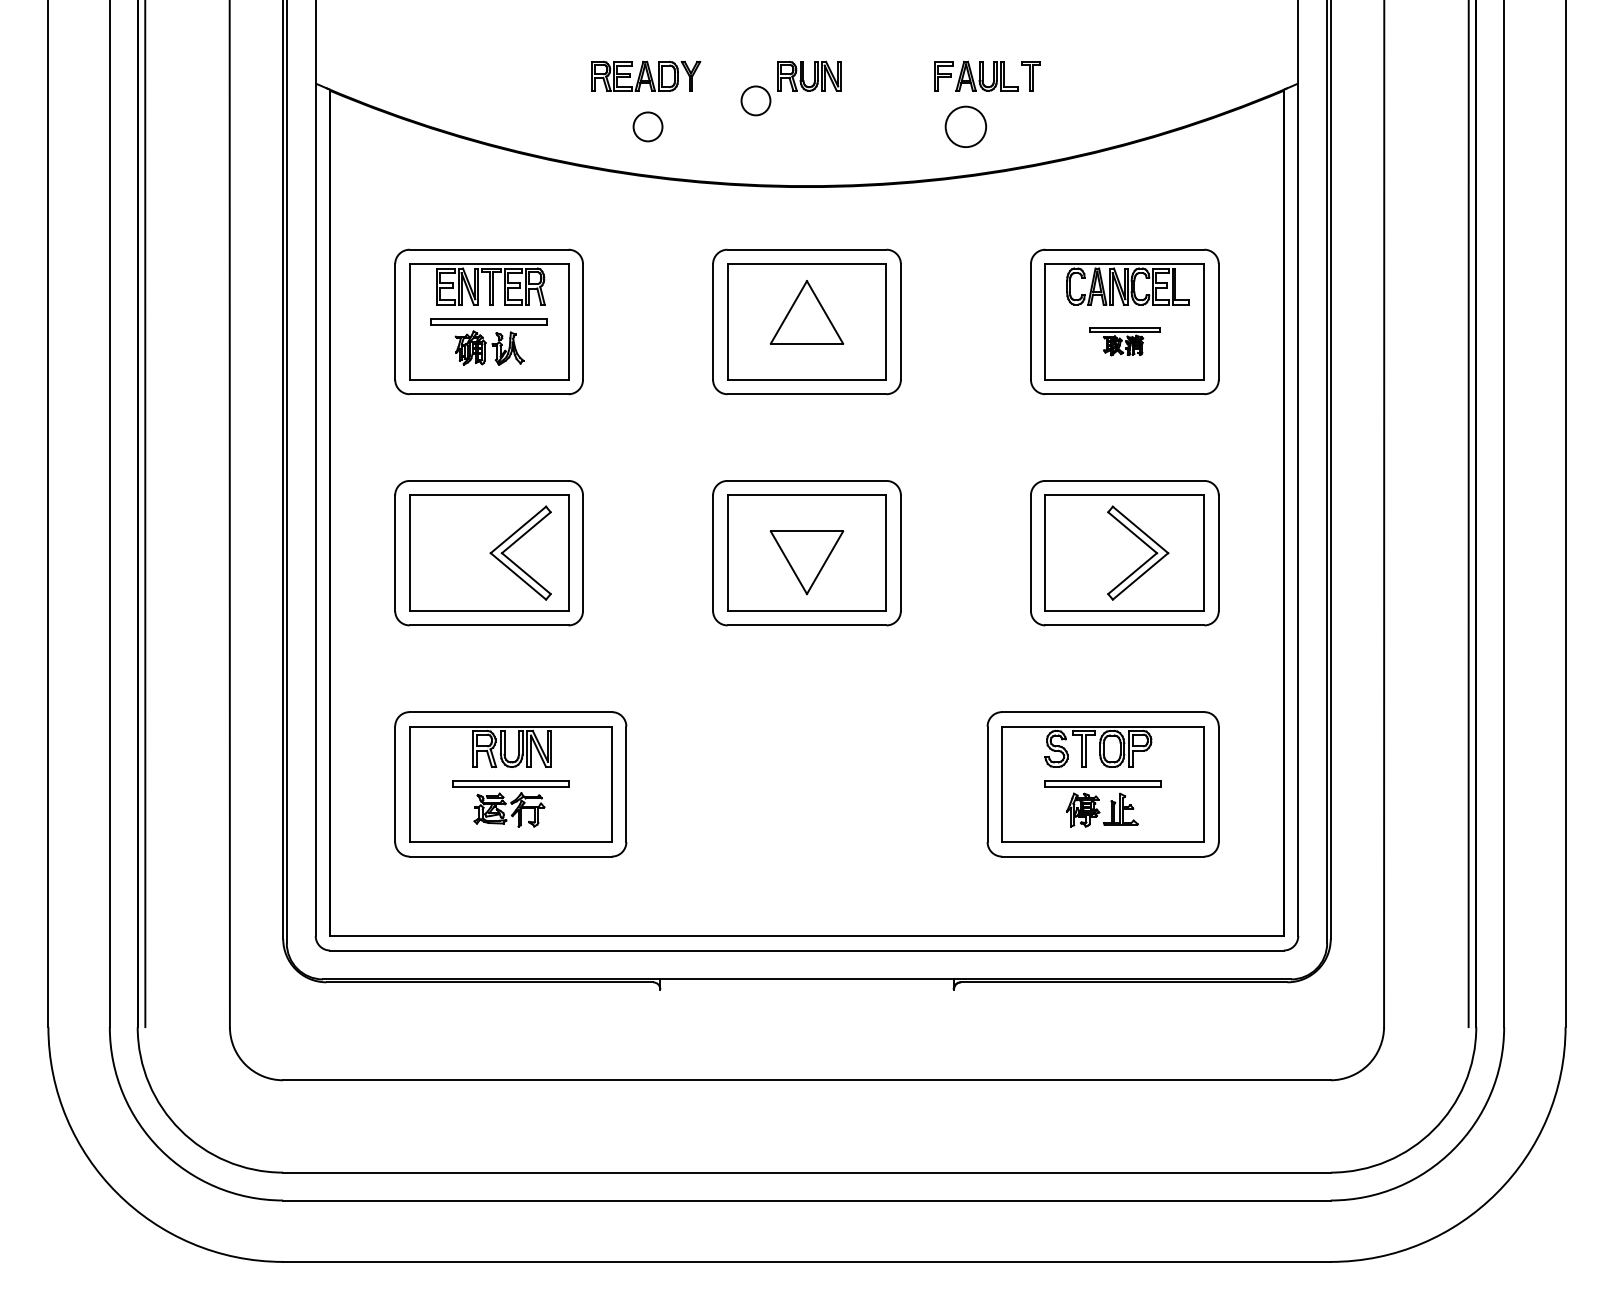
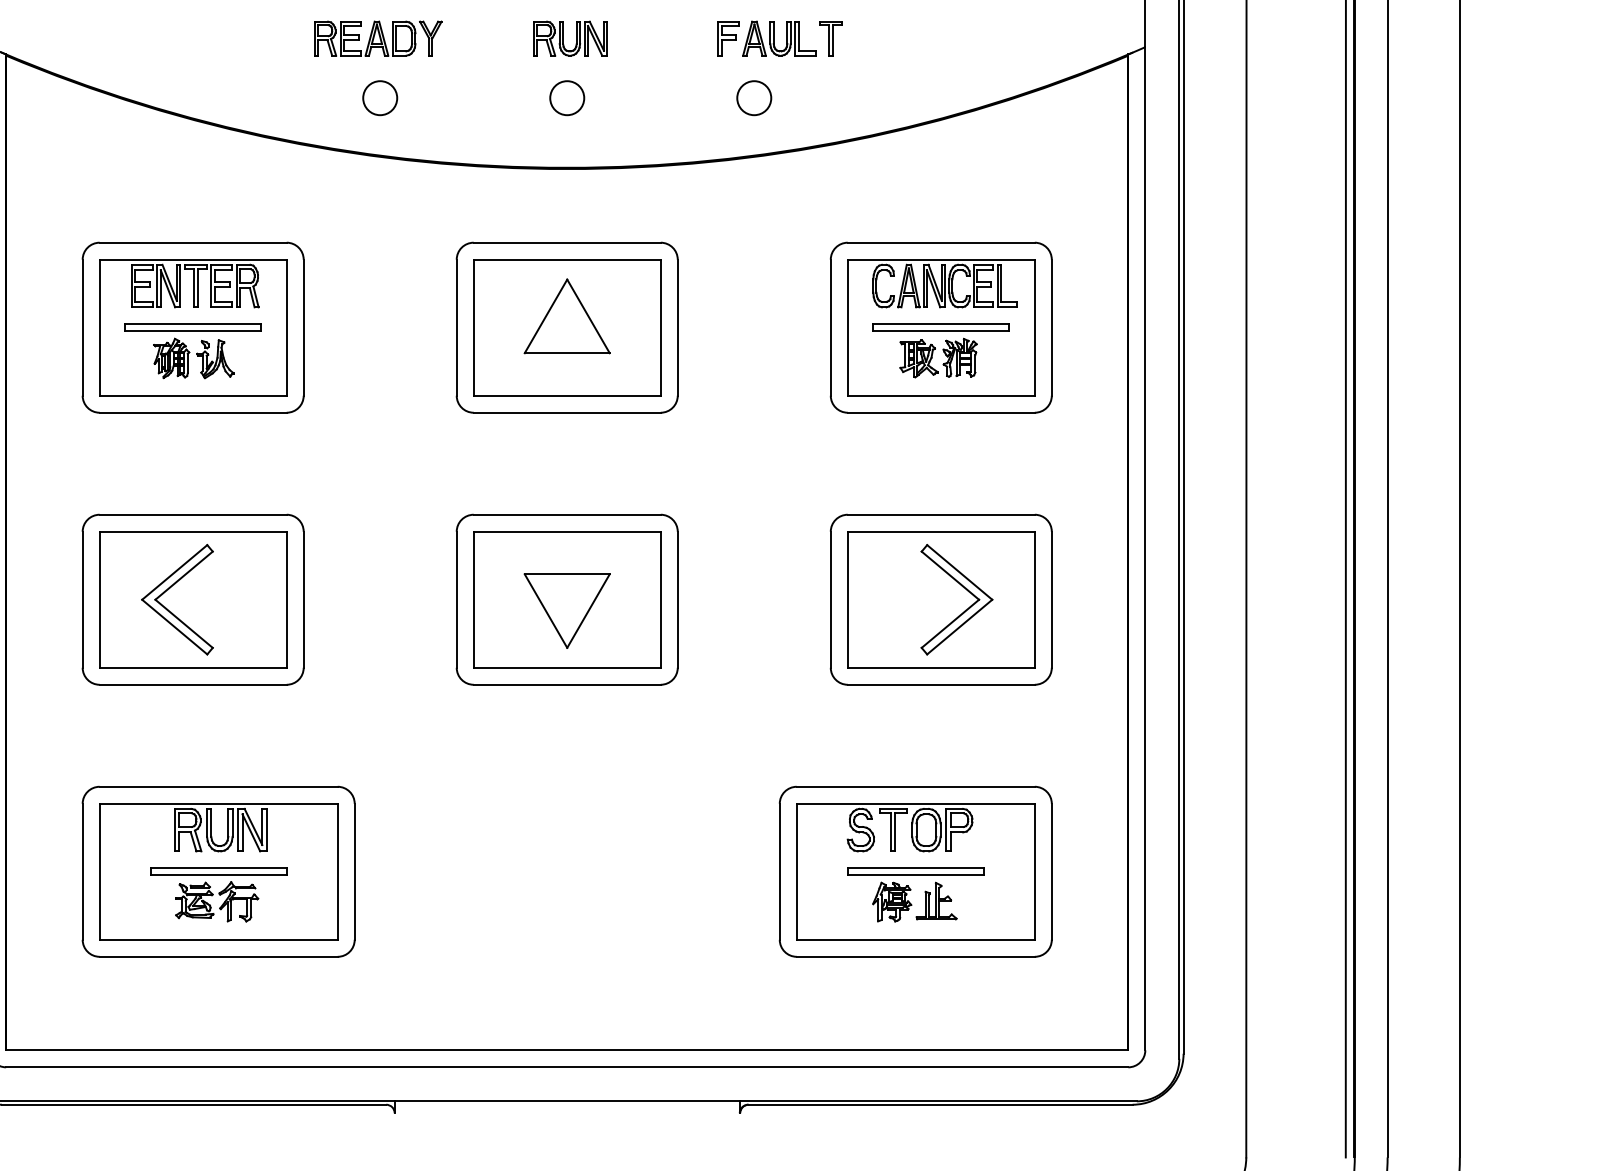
circle: (755, 100) -> (566, 97), moved
circle: (965, 126) -> (753, 97), size x0.71
part: (1124, 341) -> (940, 350), size x1.67
part: (515, 543) -> (171, 588), moved

